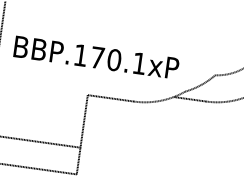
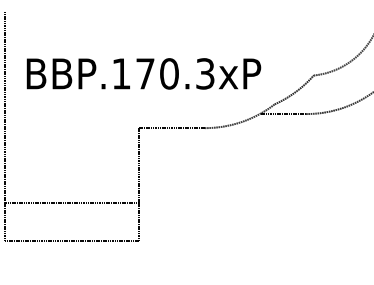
text: (139, 63) -> (205, 73), BBP.170.1xP -> BBP.170.3xP

